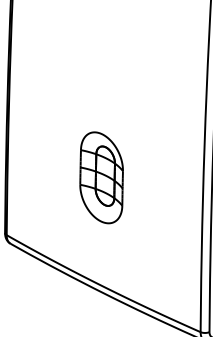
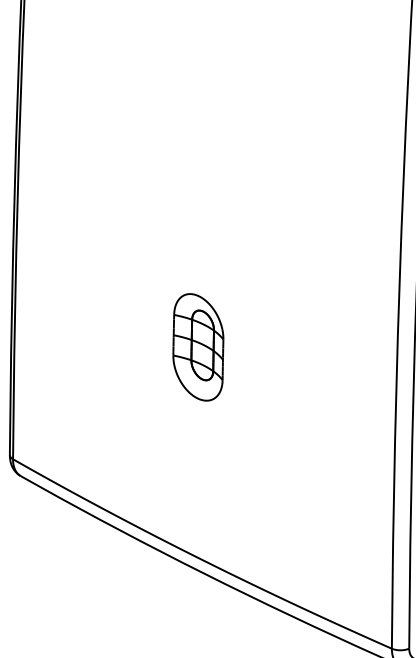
part: (101, 177) -> (198, 346), size x0.6

